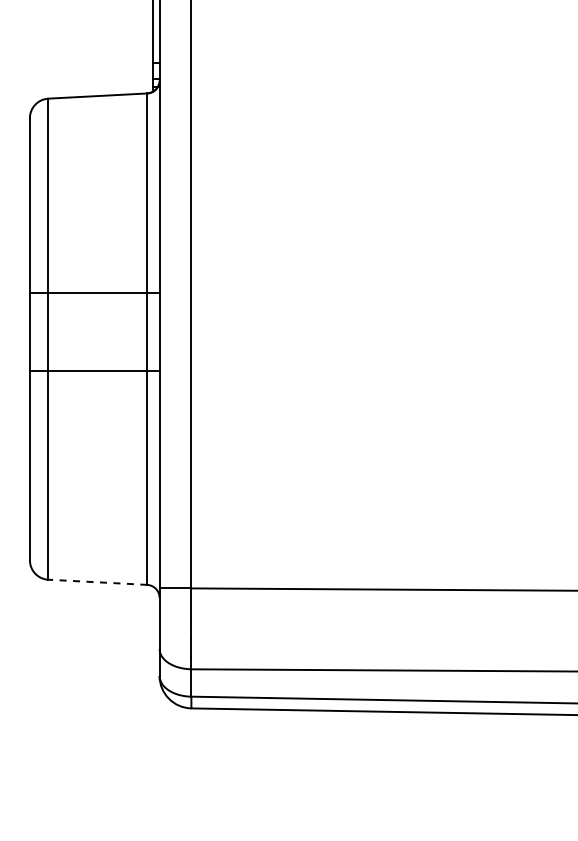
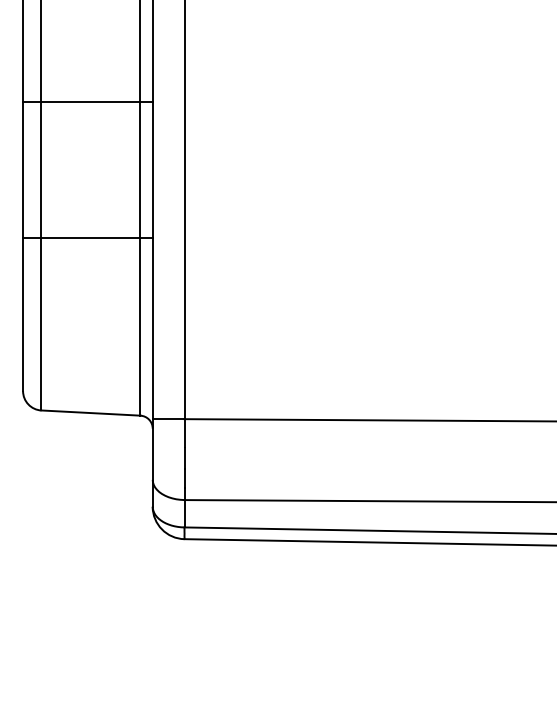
line: (94, 293) -> (87, 102), moved
line: (94, 371) -> (87, 238), moved
line: (97, 582) -> (90, 413), dashed -> solid

